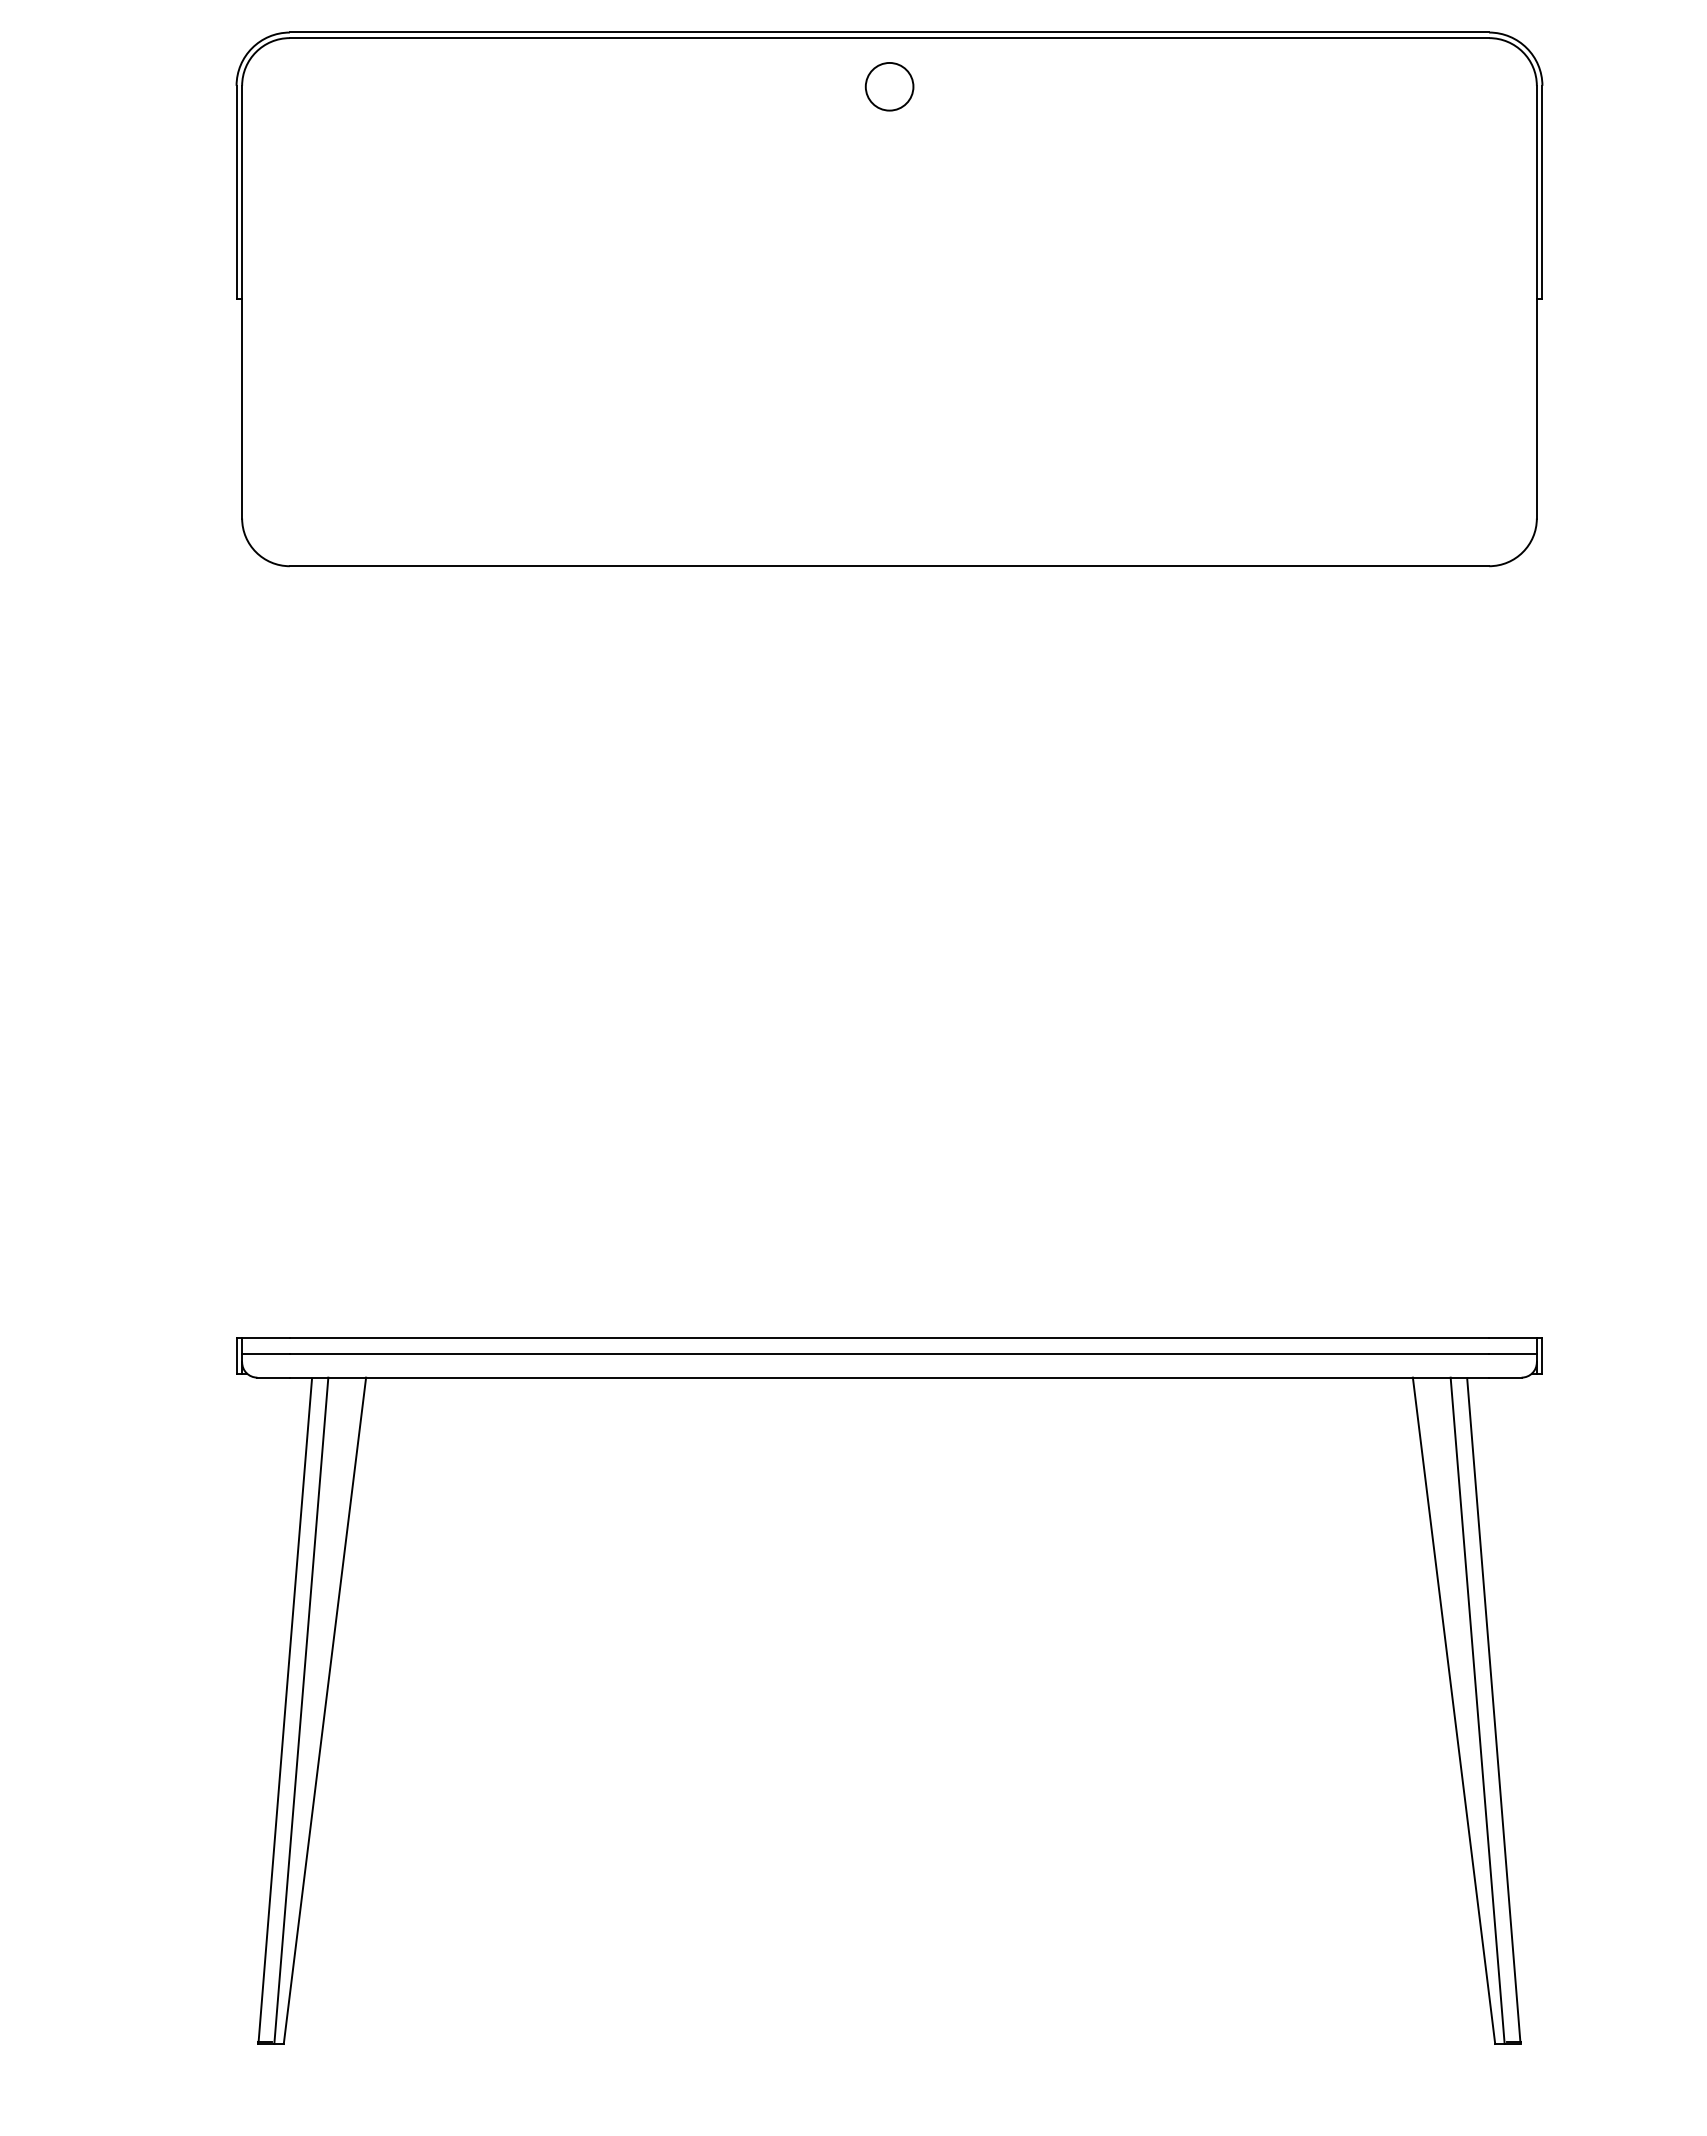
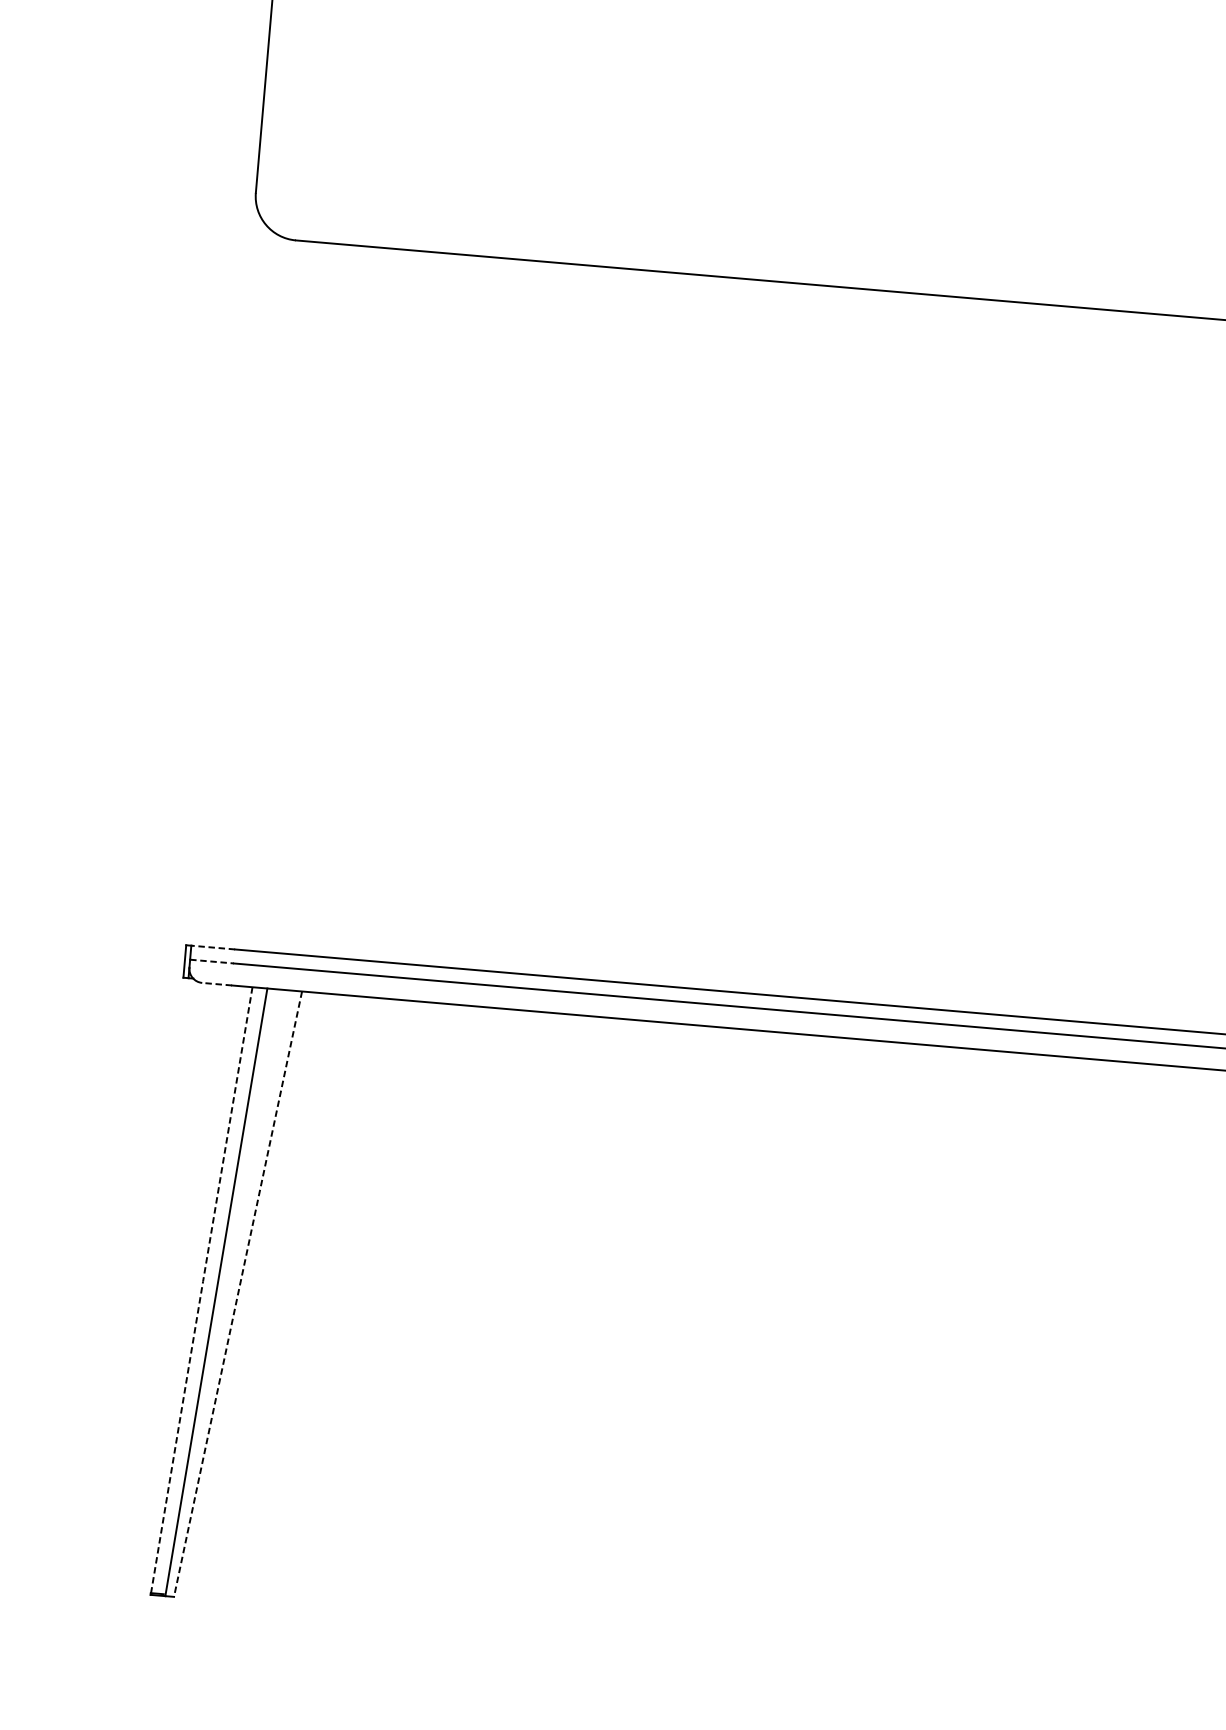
line: (265, 1338) -> (212, 947), solid -> dashed
line: (265, 1353) -> (211, 961), solid -> dashed
line: (273, 1377) -> (217, 984), solid -> dashed
line: (285, 1709) -> (201, 1289), solid -> dashed
line: (324, 1710) -> (237, 1293), solid -> dashed

